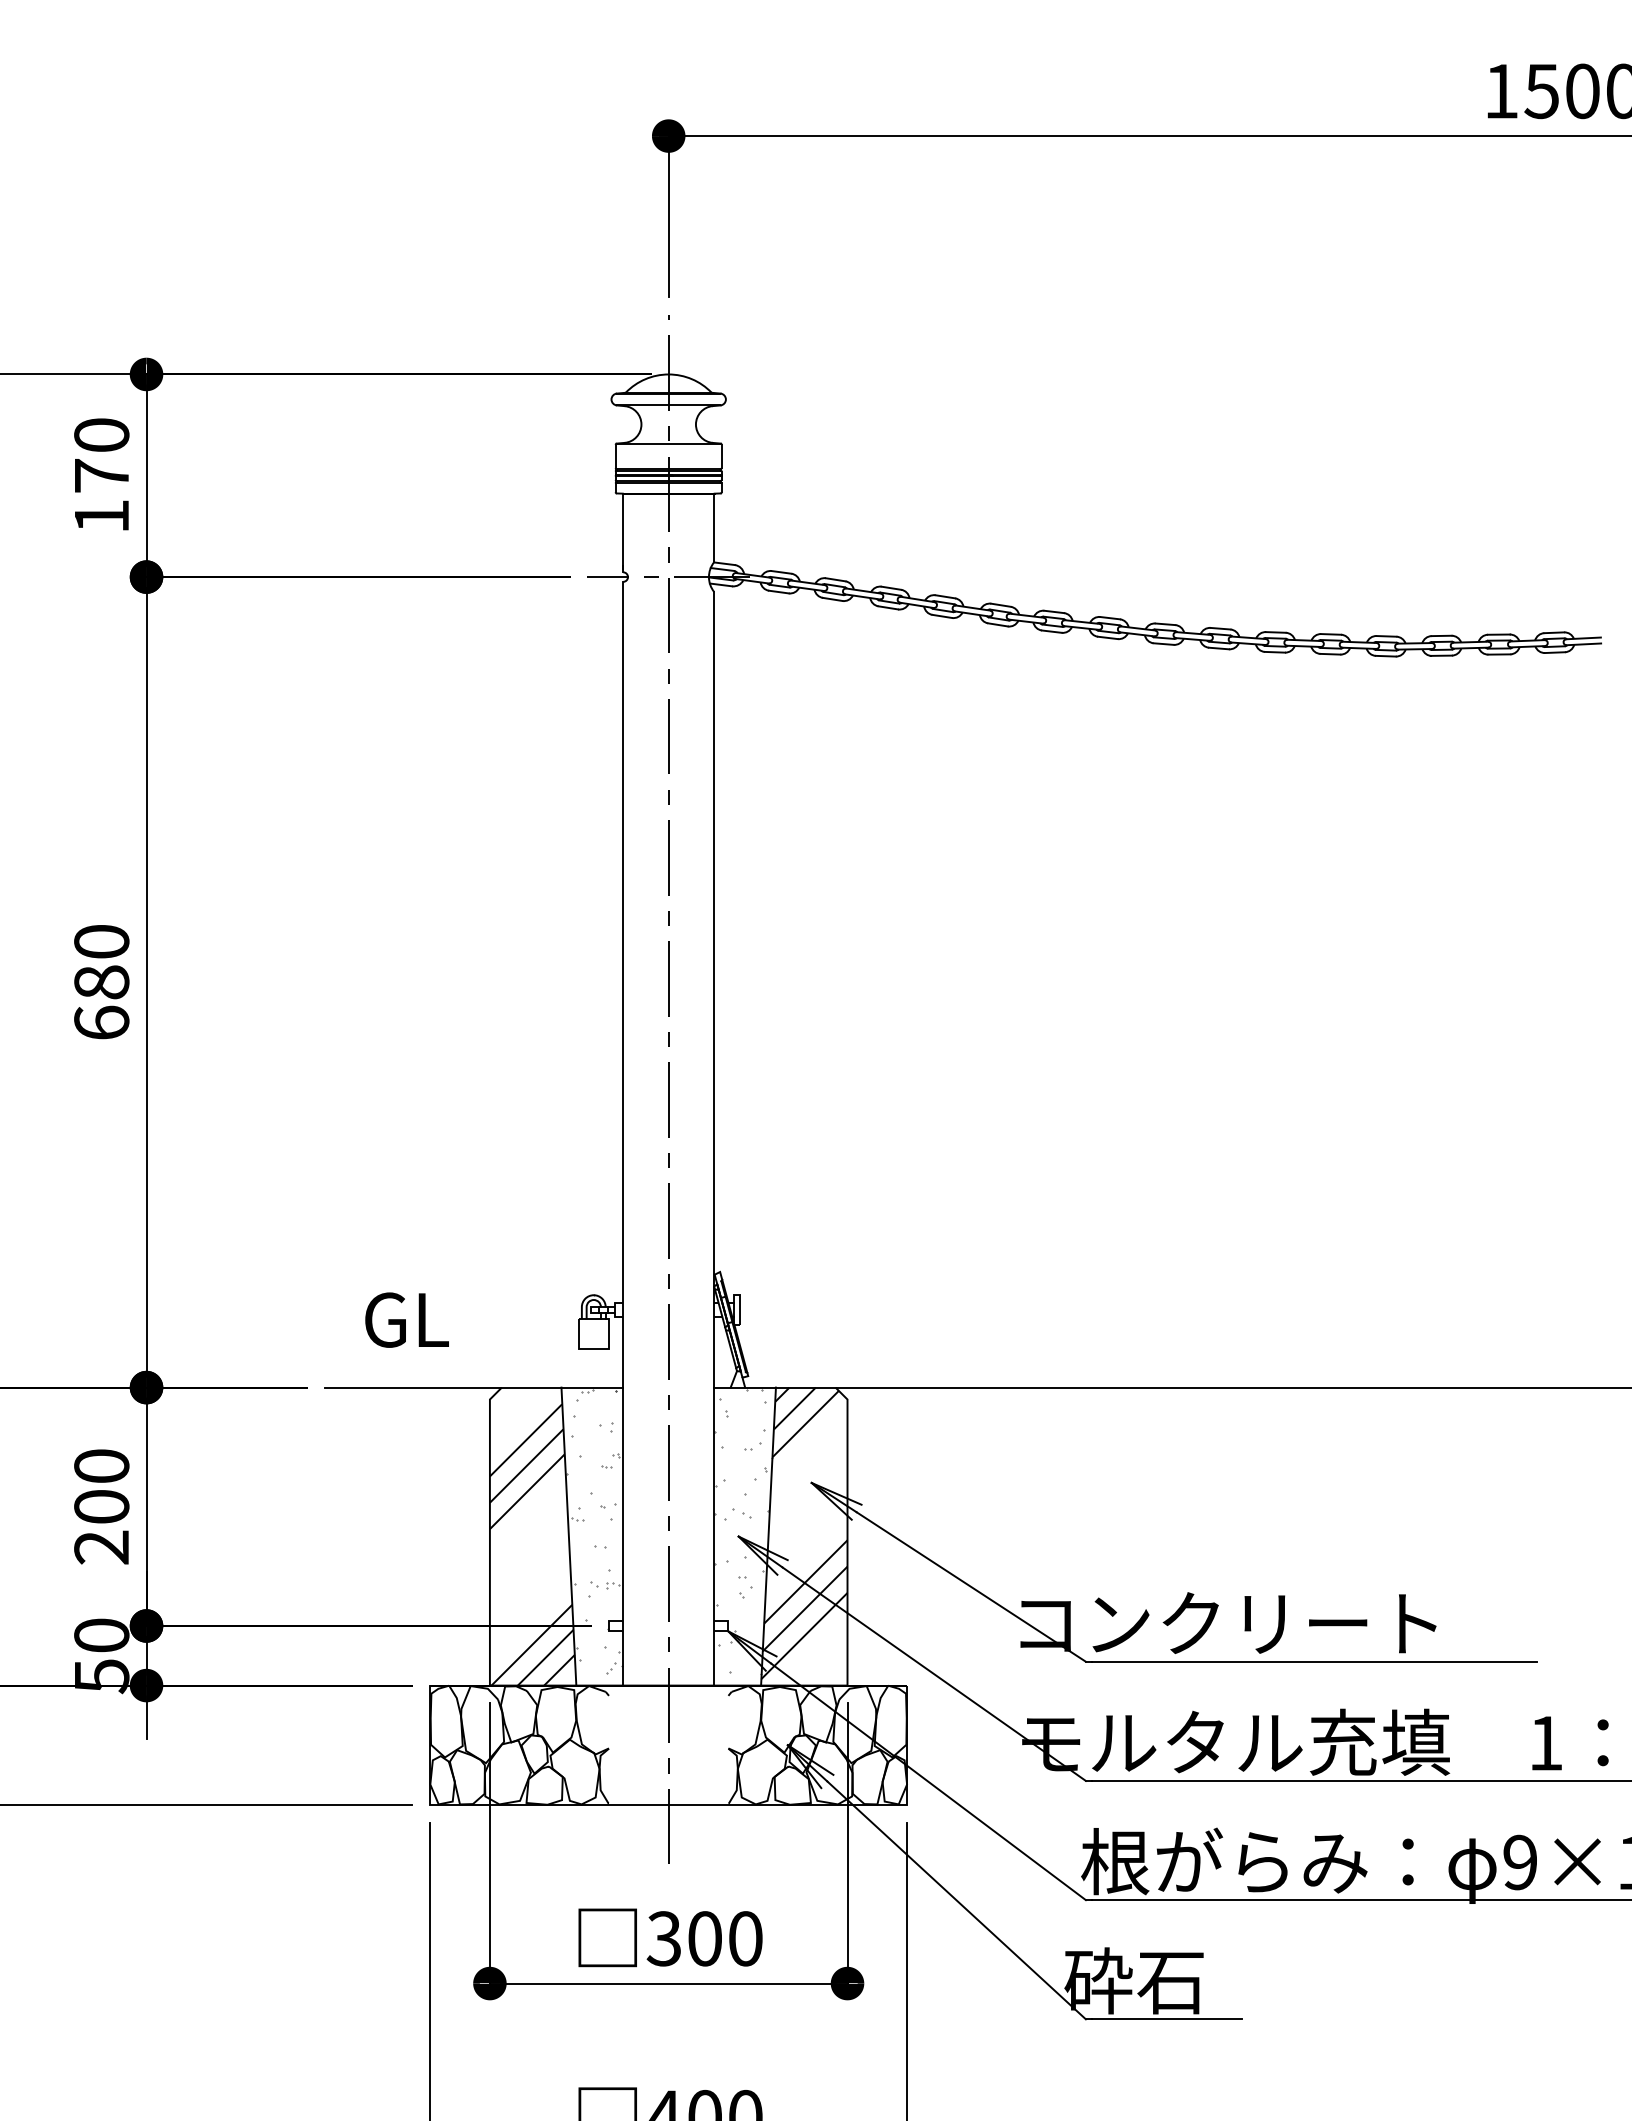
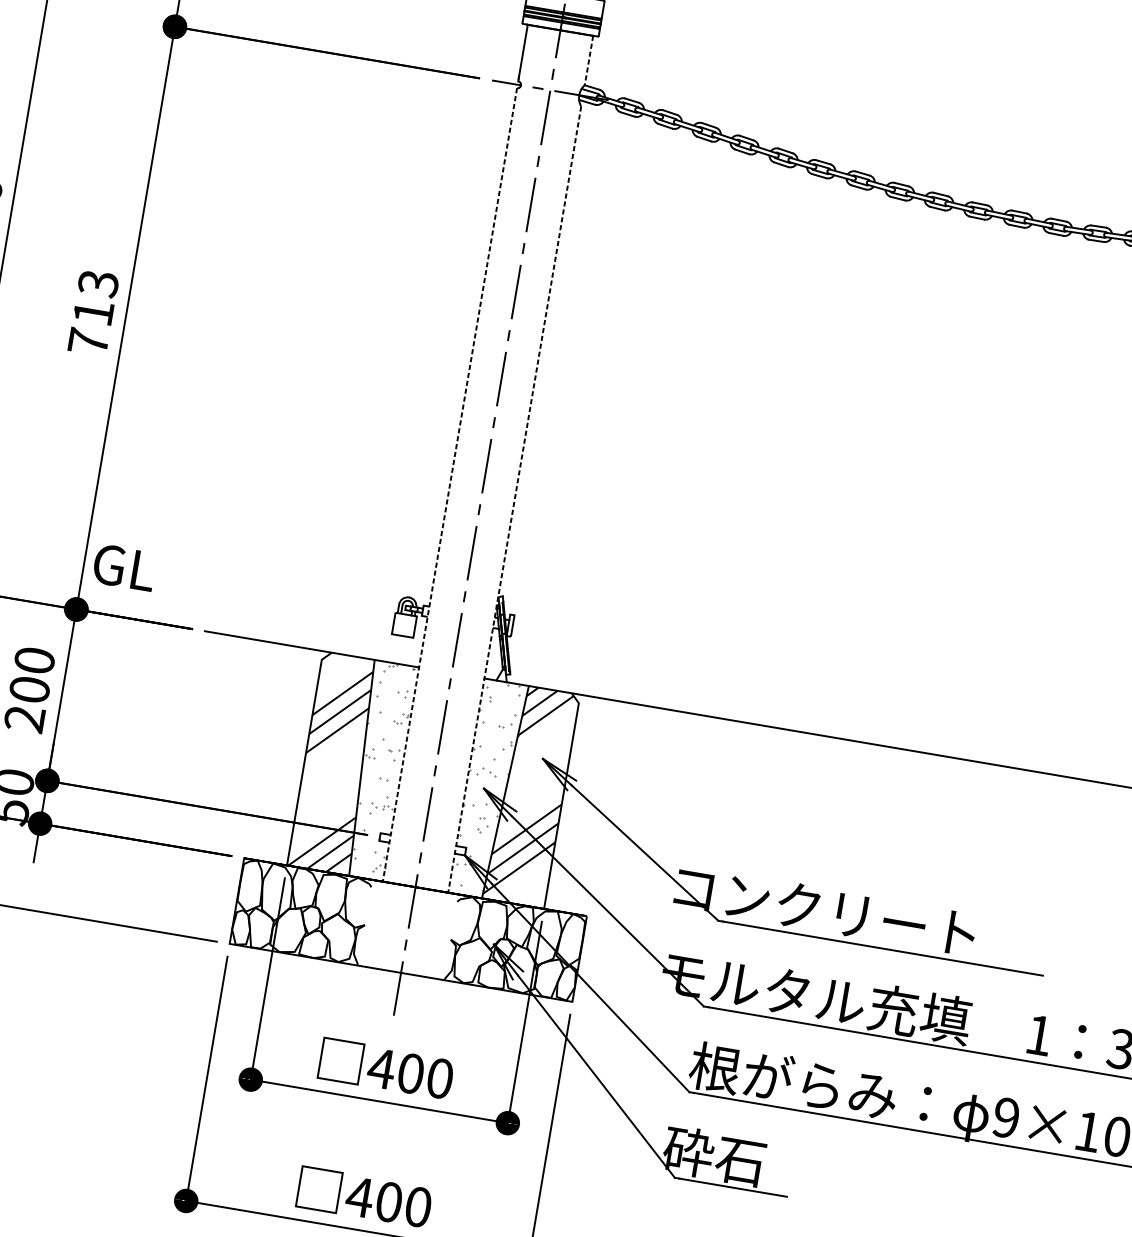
line: (714, 528) -> (589, 60), solid -> dashed
text: (101, 982) -> (93, 312), 680 -> 713
line: (623, 1133) -> (450, 484), solid -> dashed
line: (714, 1138) -> (515, 499), solid -> dashed
text: (406, 1319) -> (124, 567), moved
text: (663, 1938) -> (381, 1068), 300 -> 400

